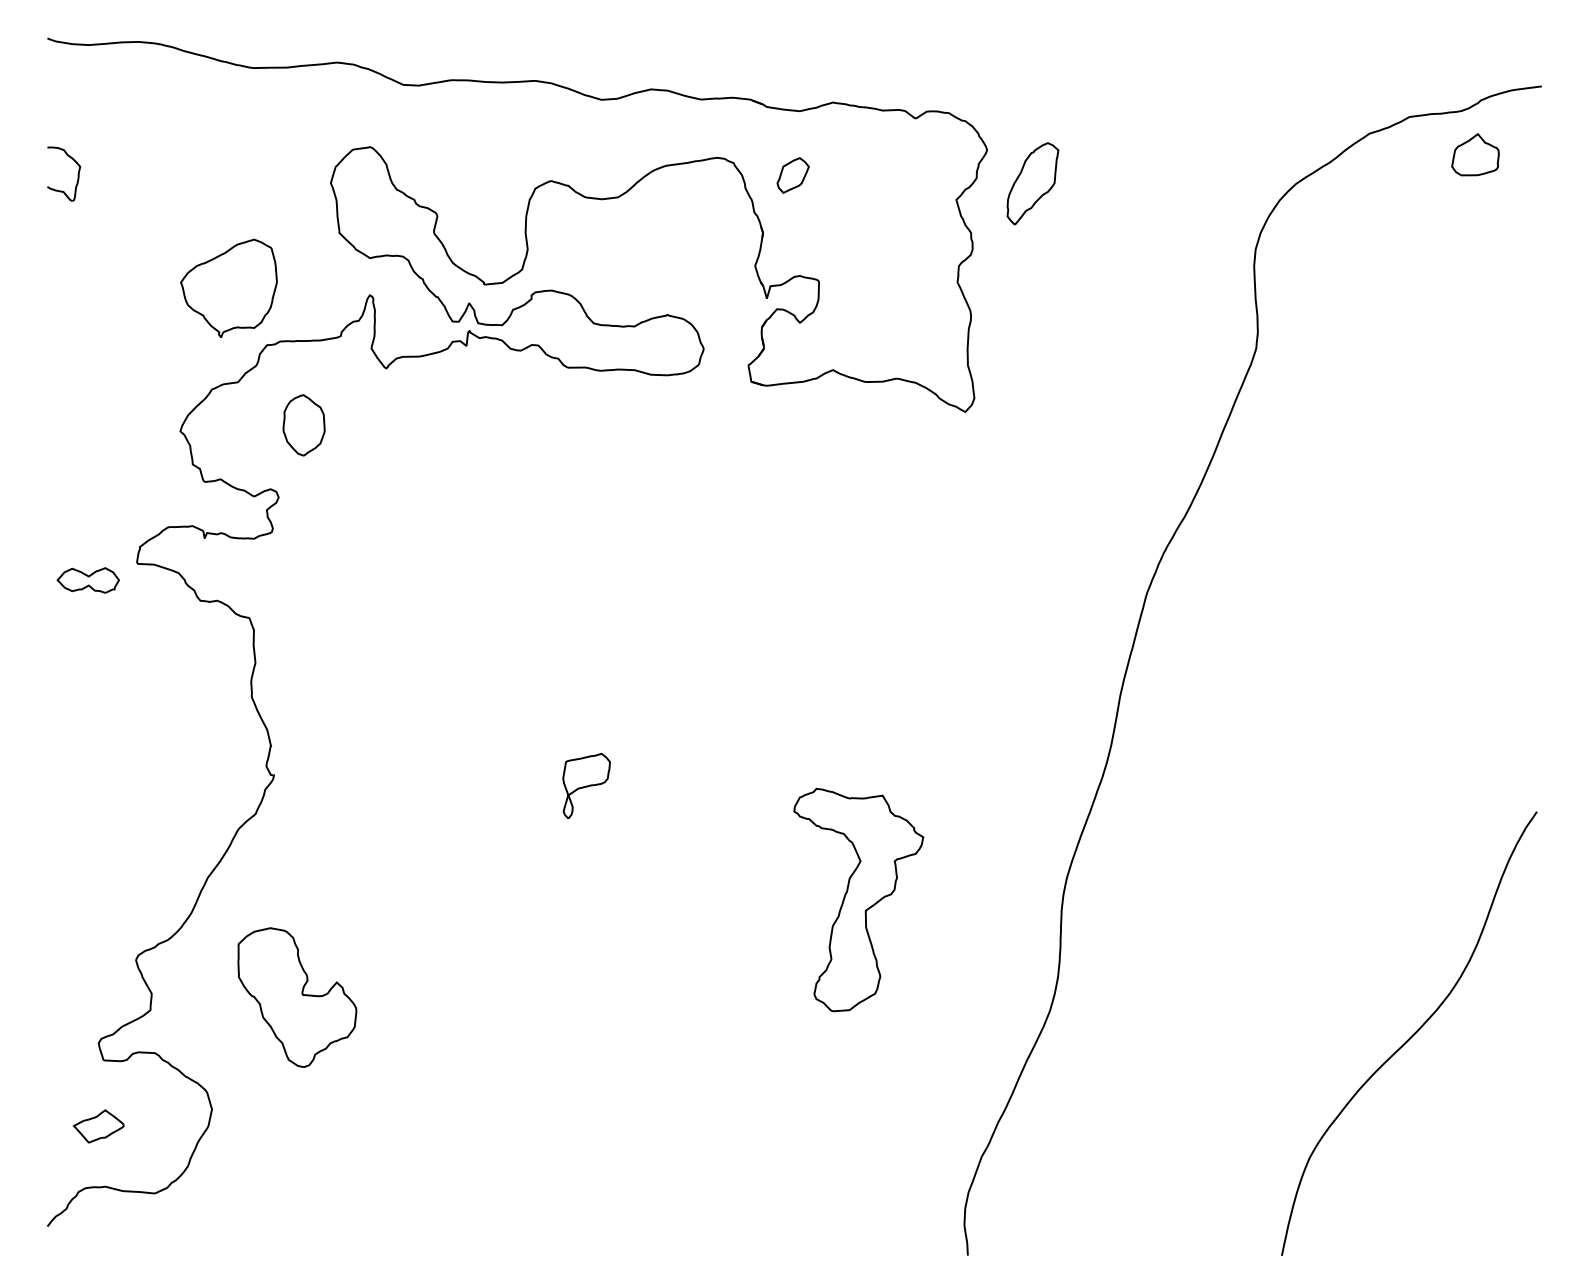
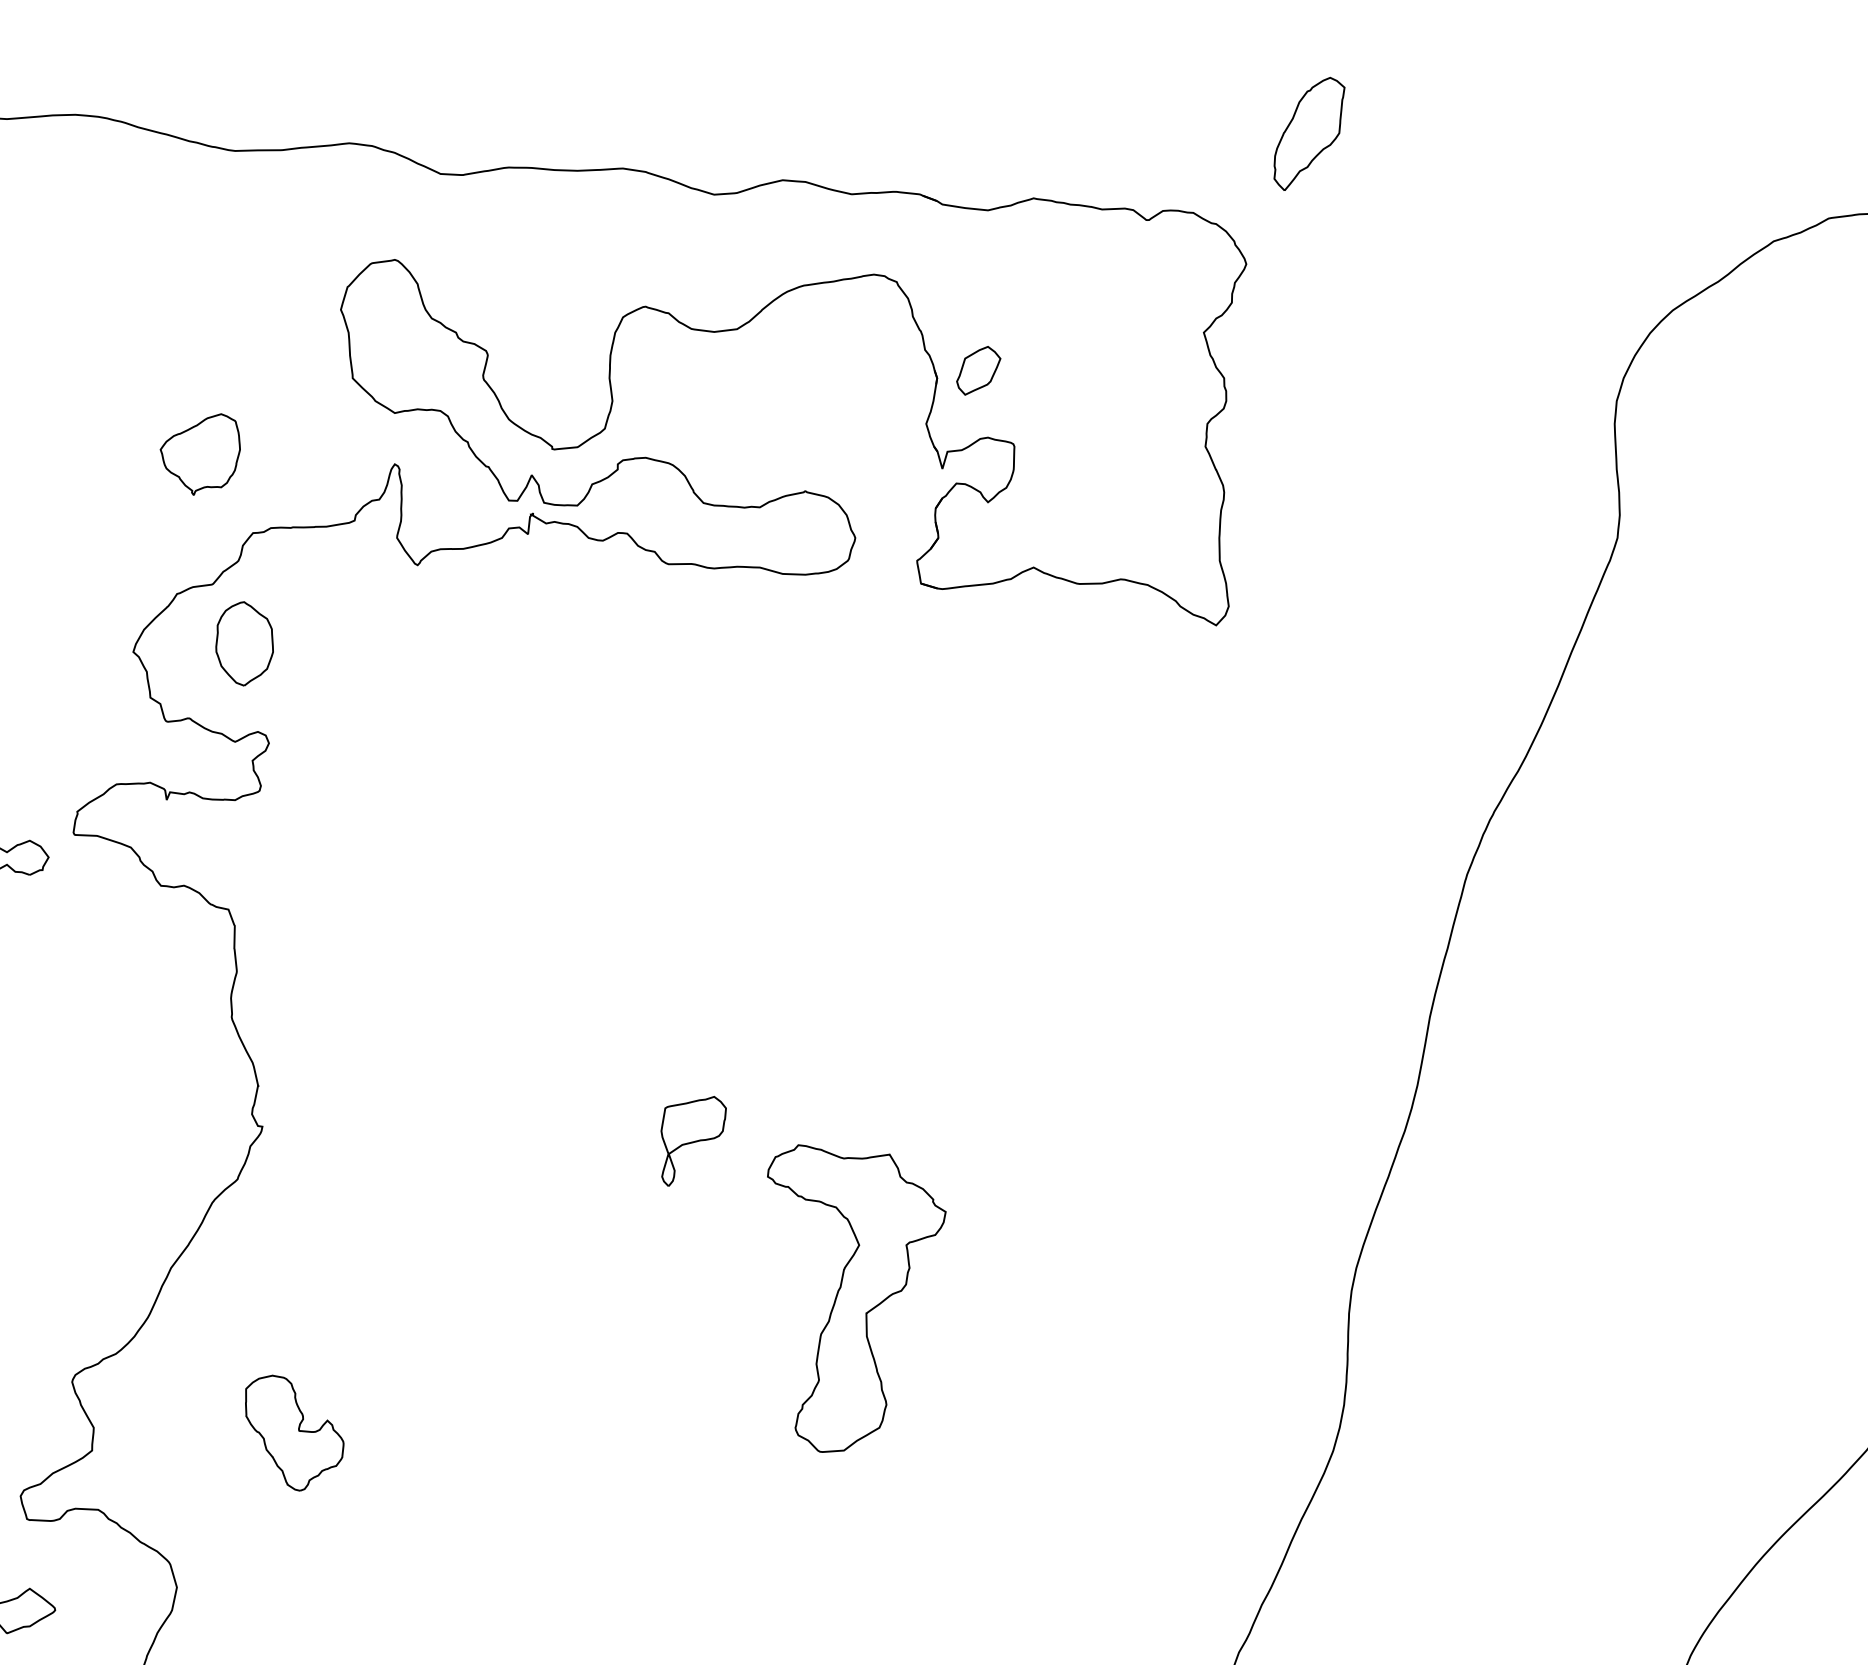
part: (792, 175) -> (977, 370), moved
part: (1032, 183) -> (1308, 133), moved
part: (228, 287) -> (199, 453), size x0.6
part: (303, 425) -> (243, 643), moved
part: (858, 900) -> (856, 1299), moved
part: (297, 997) -> (294, 1433), size x0.6

